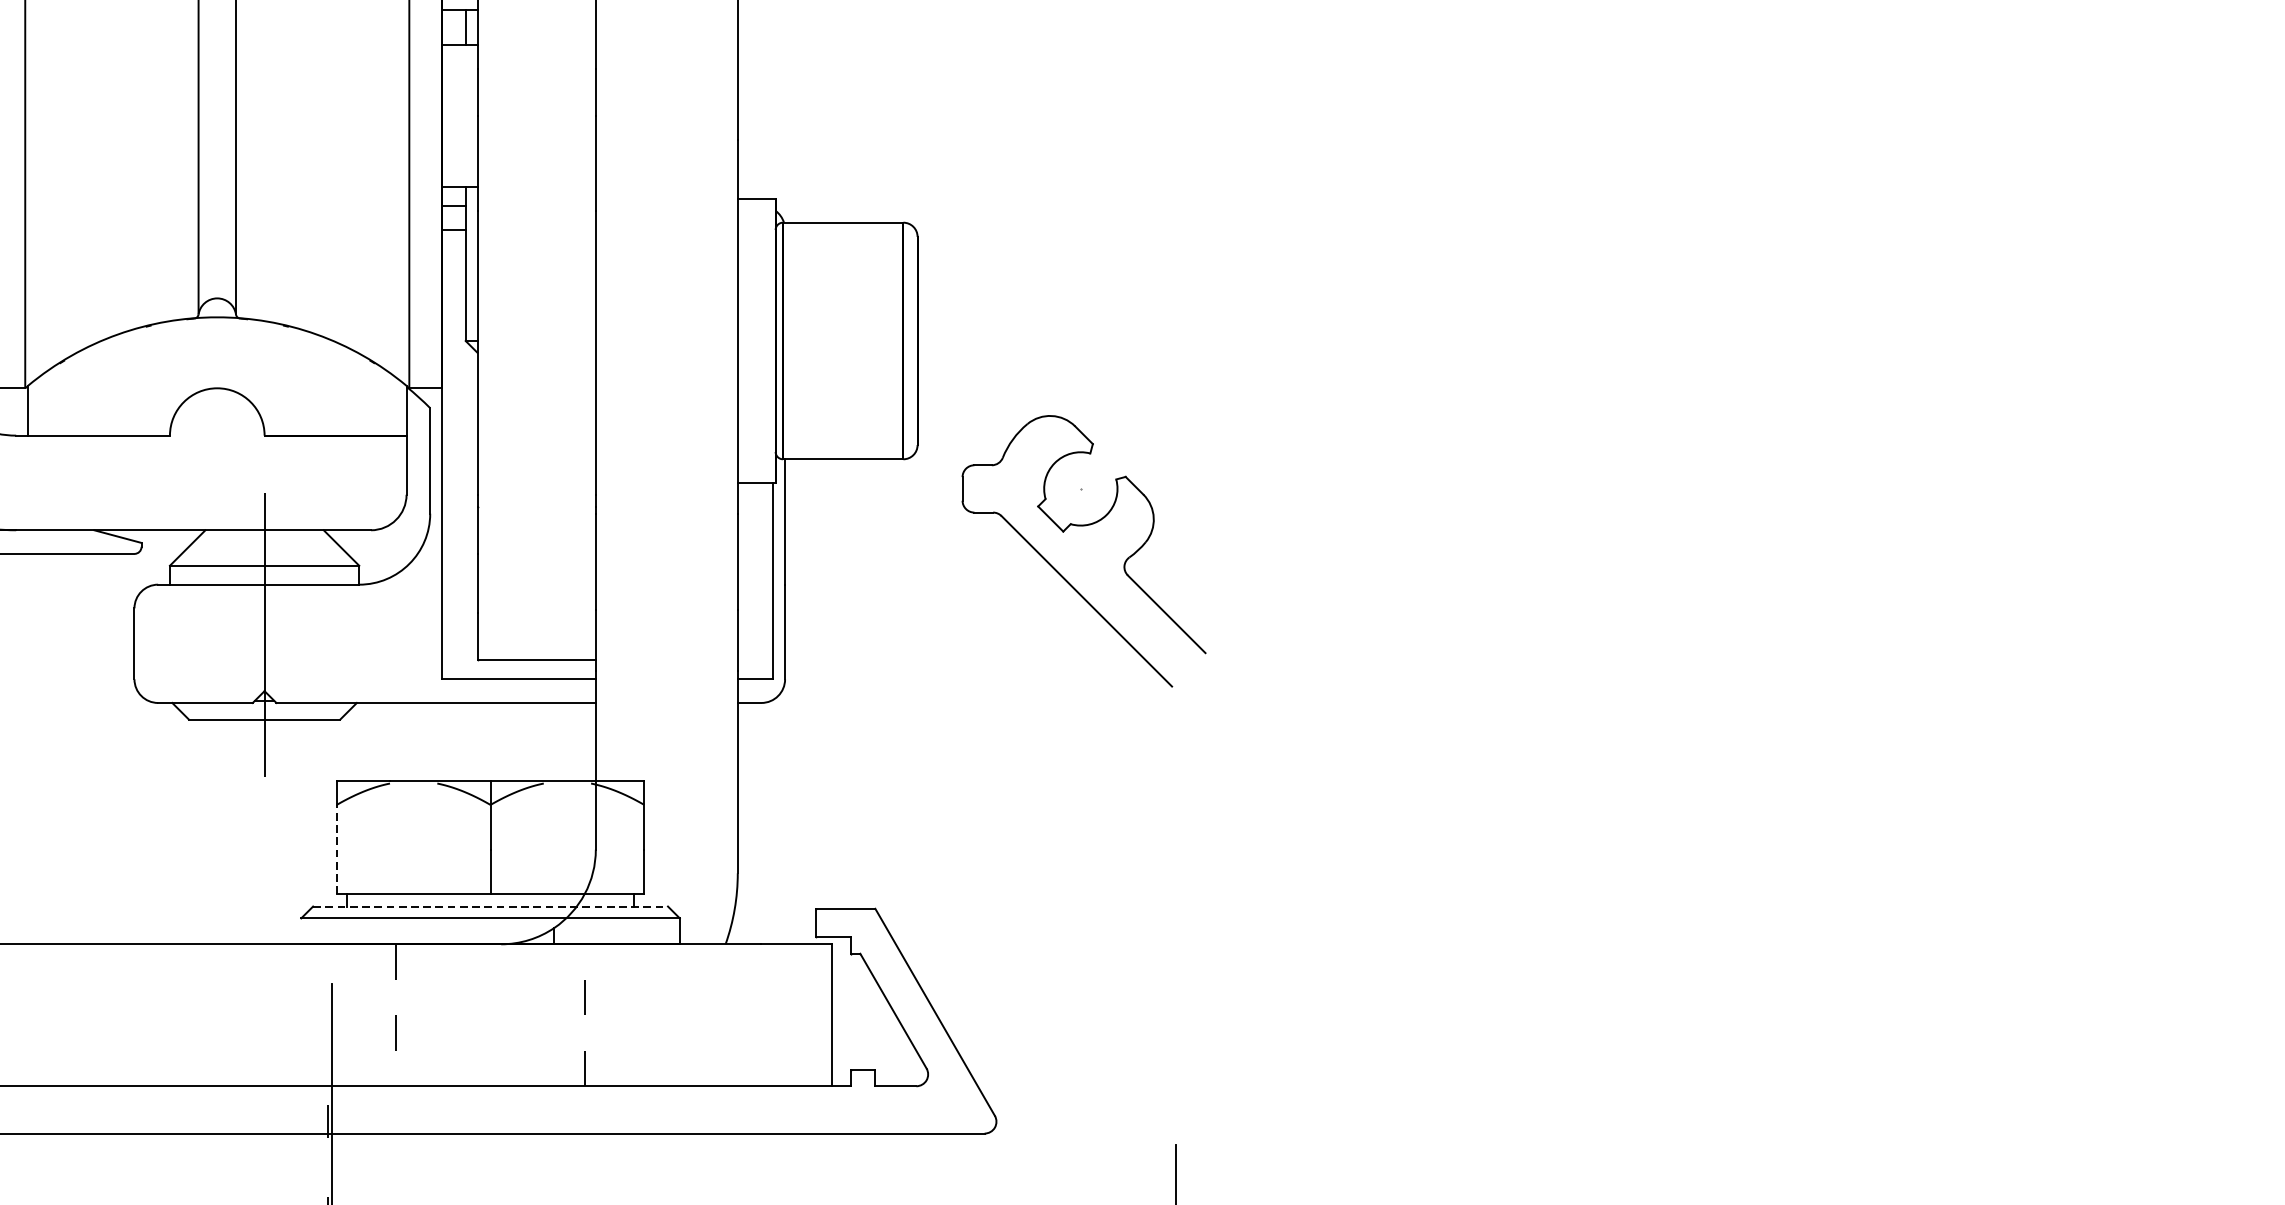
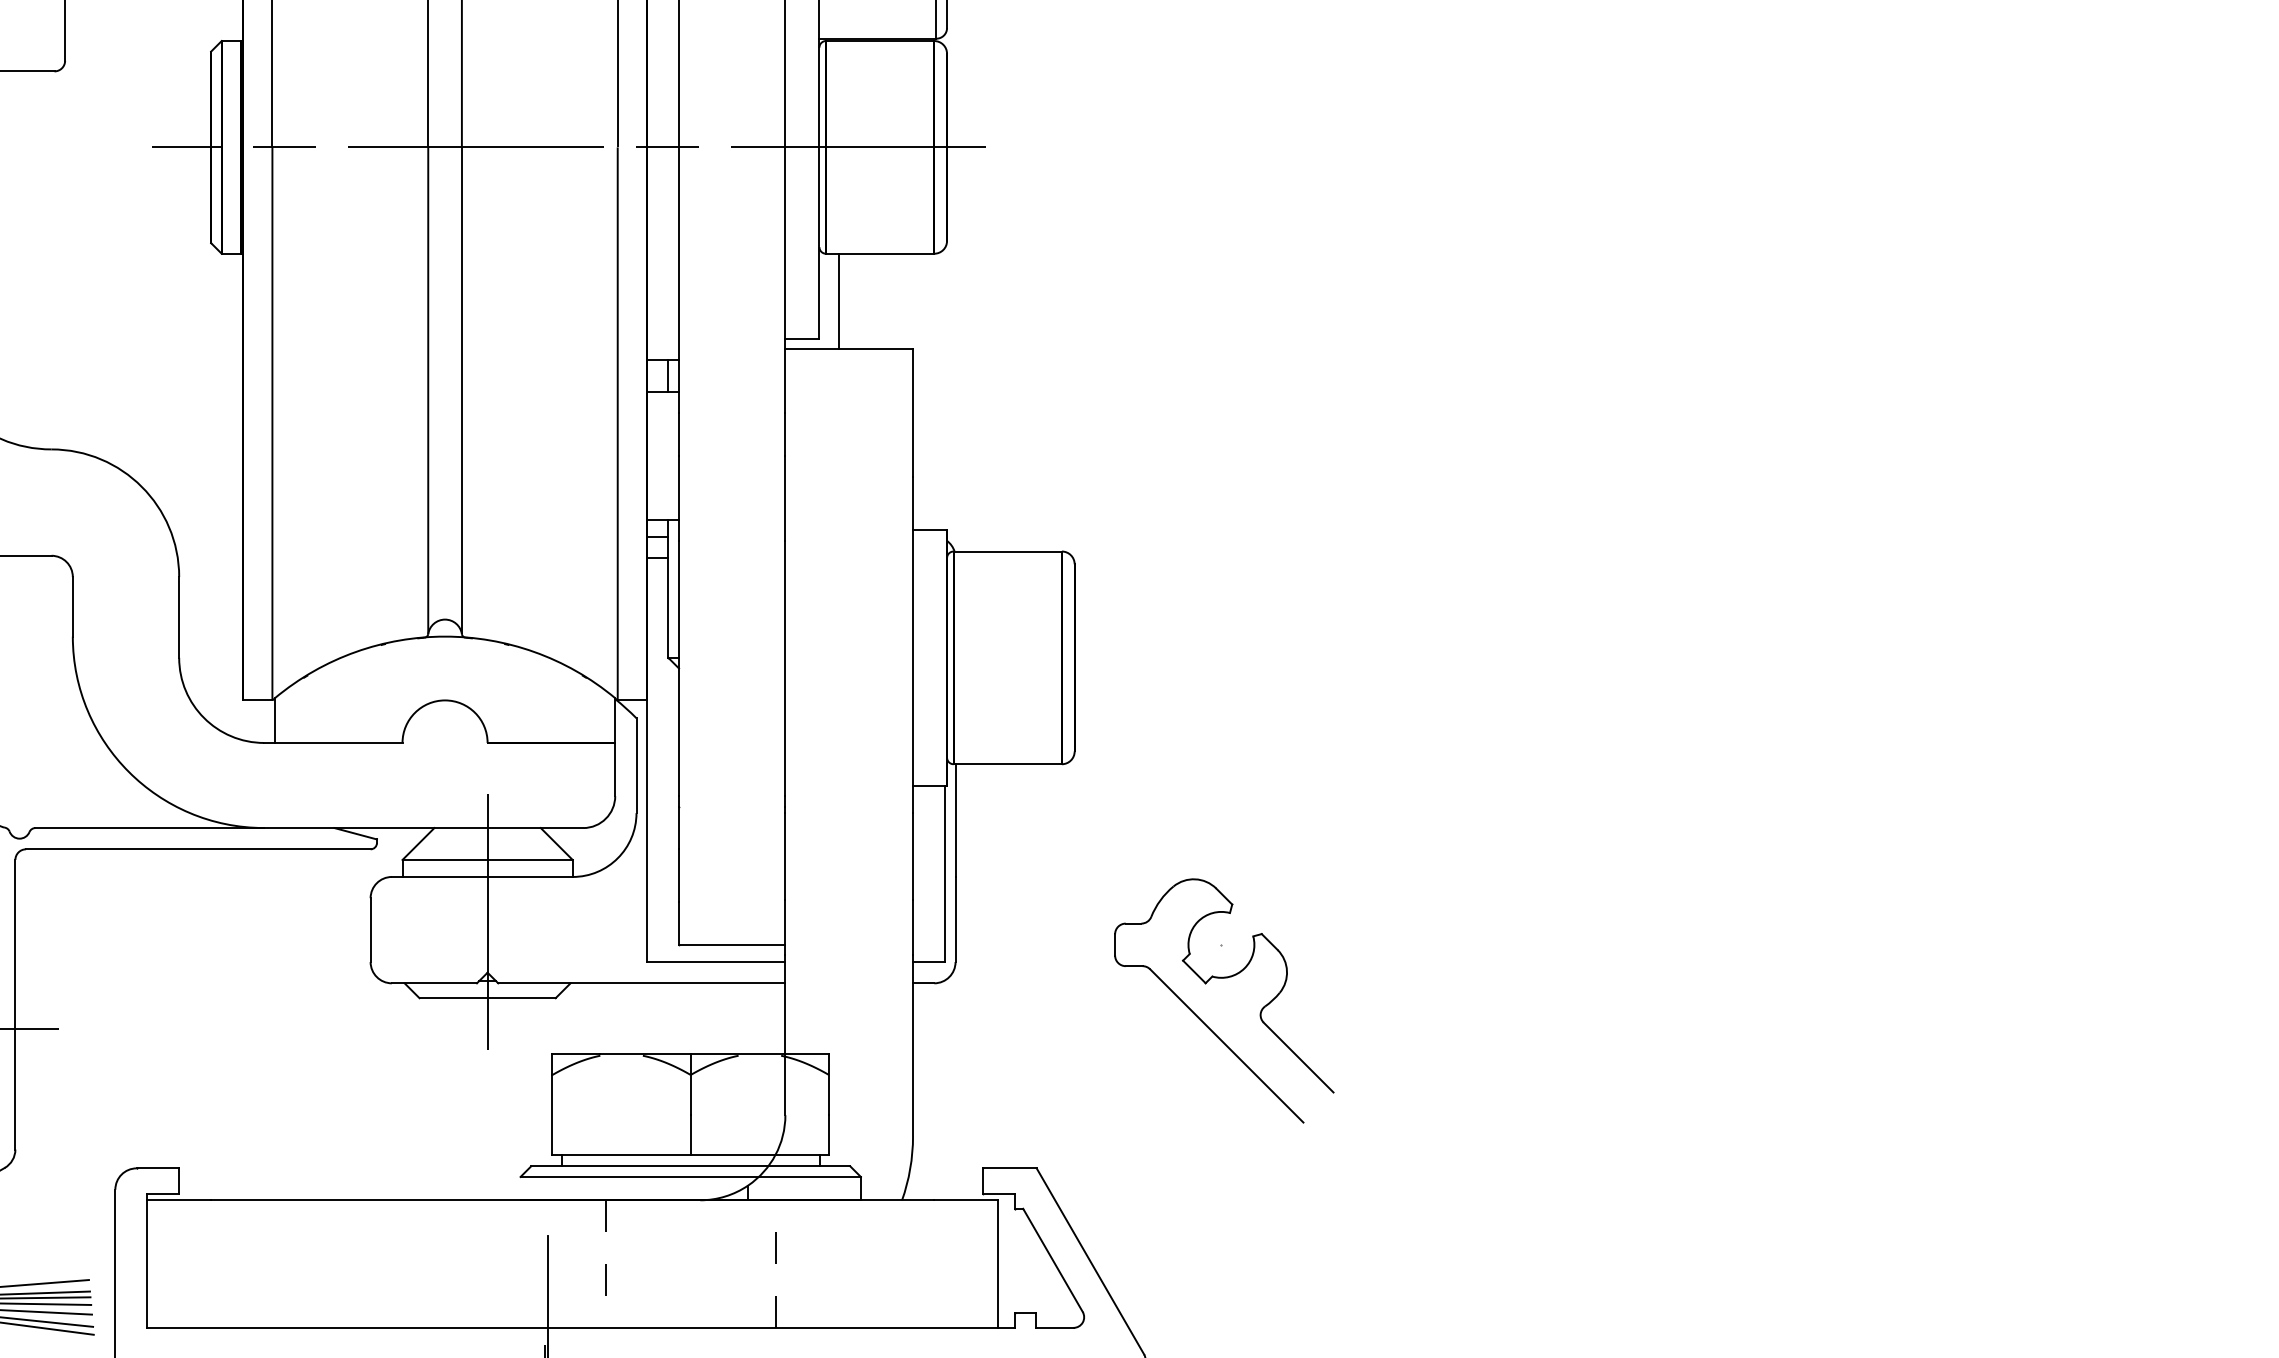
part: (1084, 526) -> (1224, 978), moved
line: (336, 848) -> (552, 1114), dashed -> solid
line: (490, 906) -> (690, 1166), dashed -> solid

